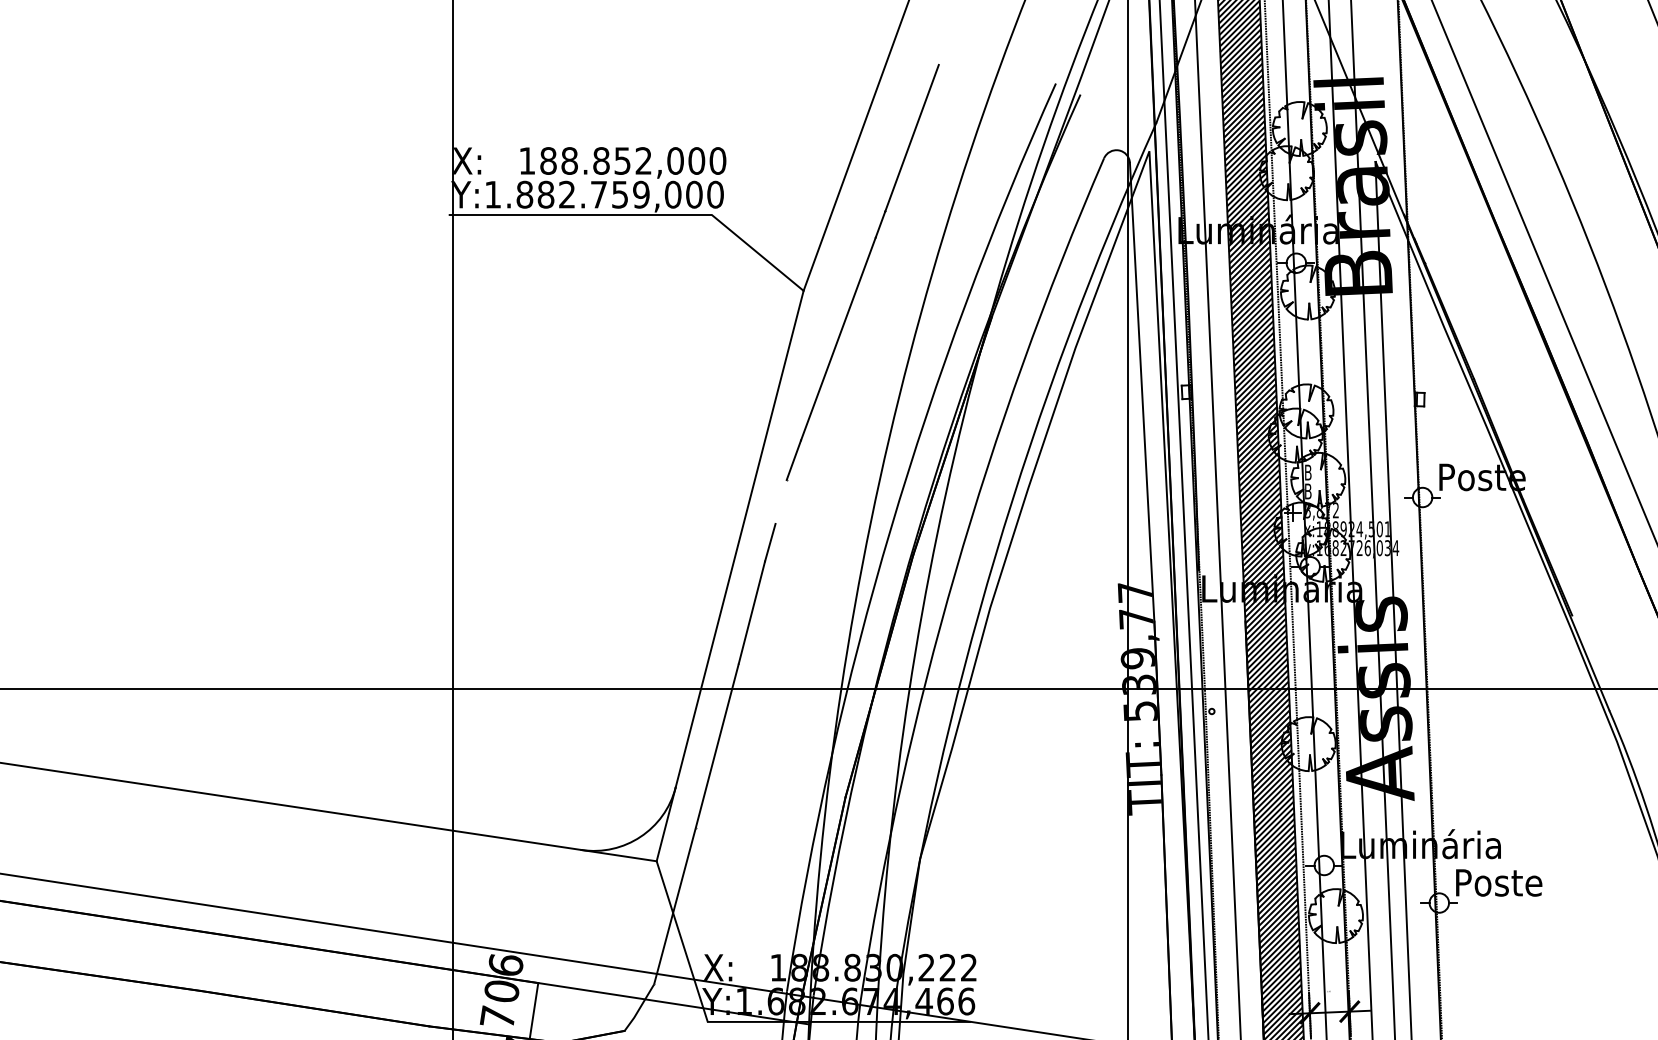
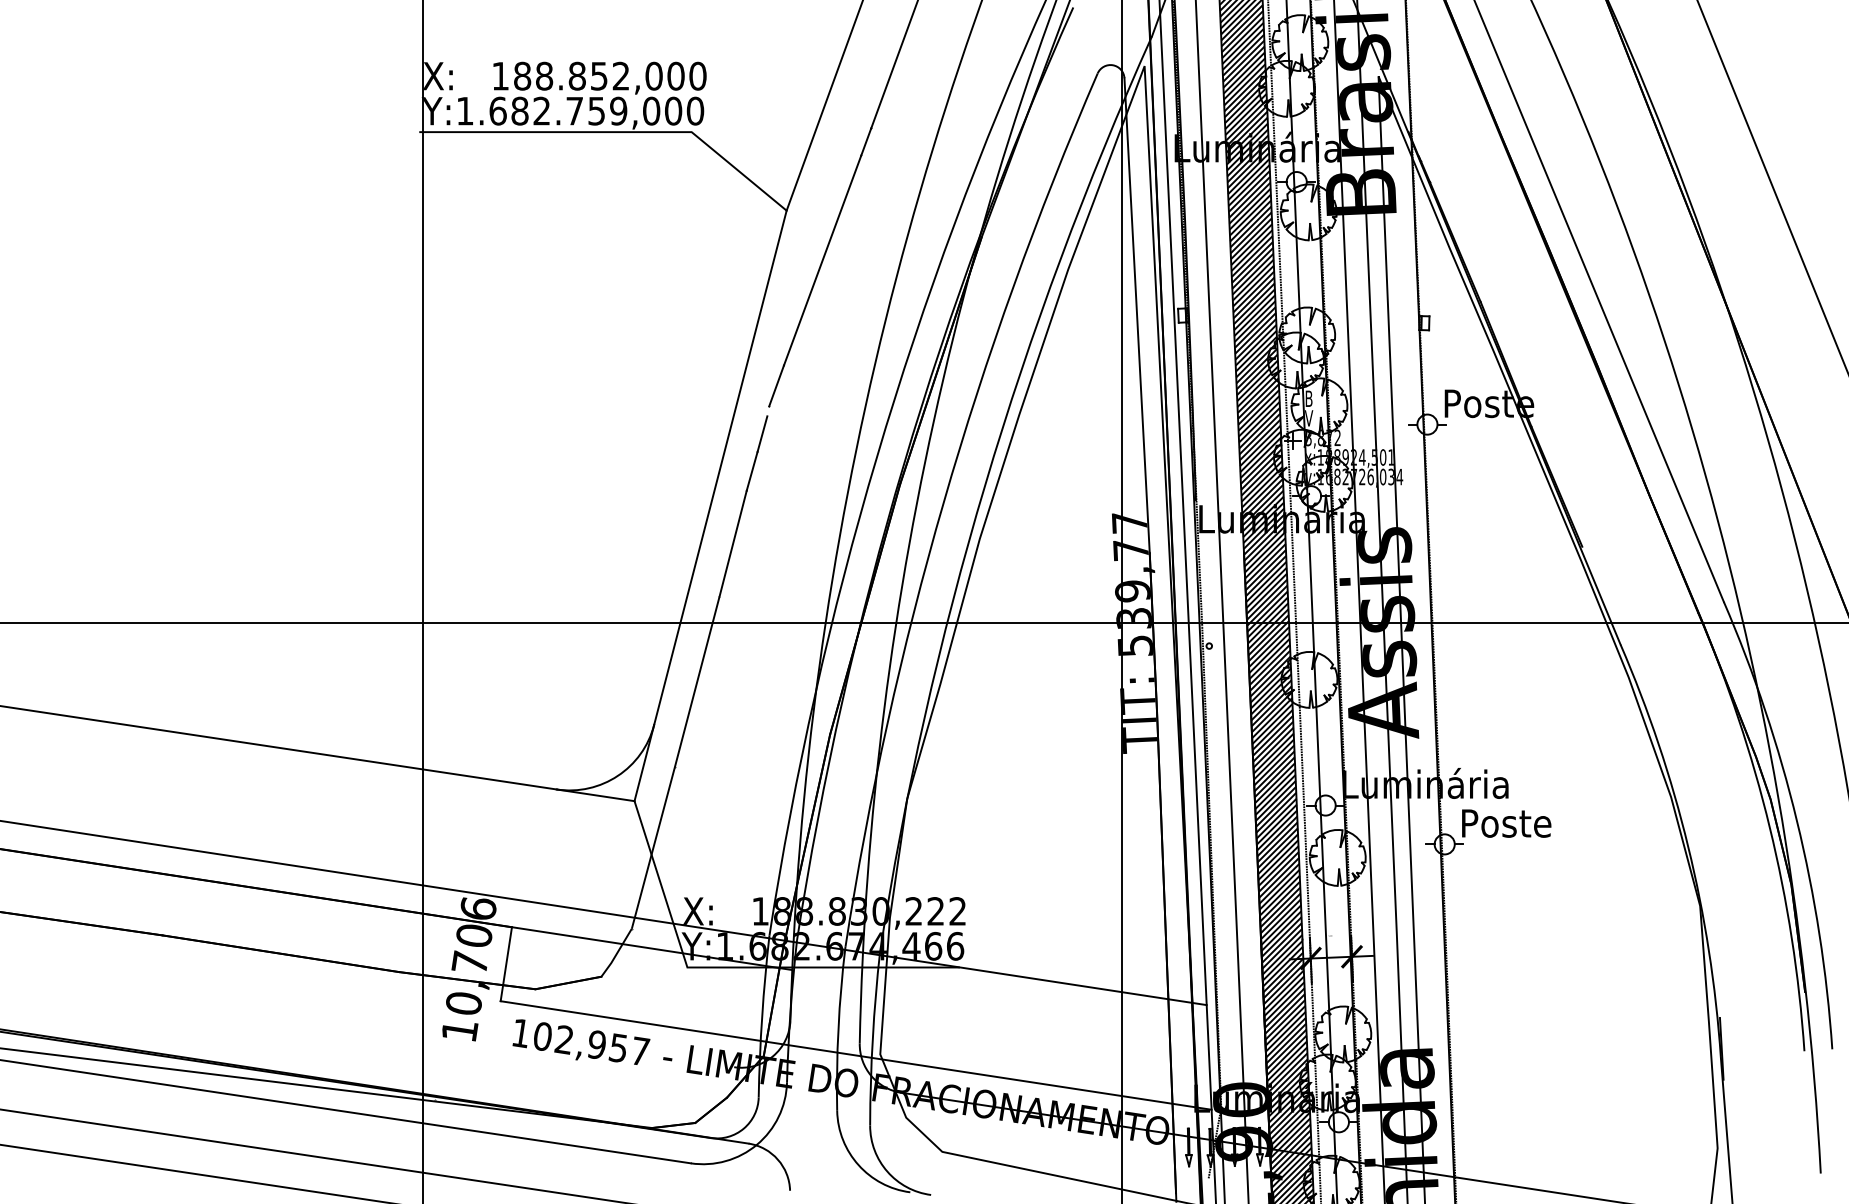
text: (524, 194) -> (497, 110), Y:1.882.759,000 -> Y:1.682.759,000
text: (1308, 491) -> (1309, 418), B -> V
line: (780, 506) -> (762, 433), added

